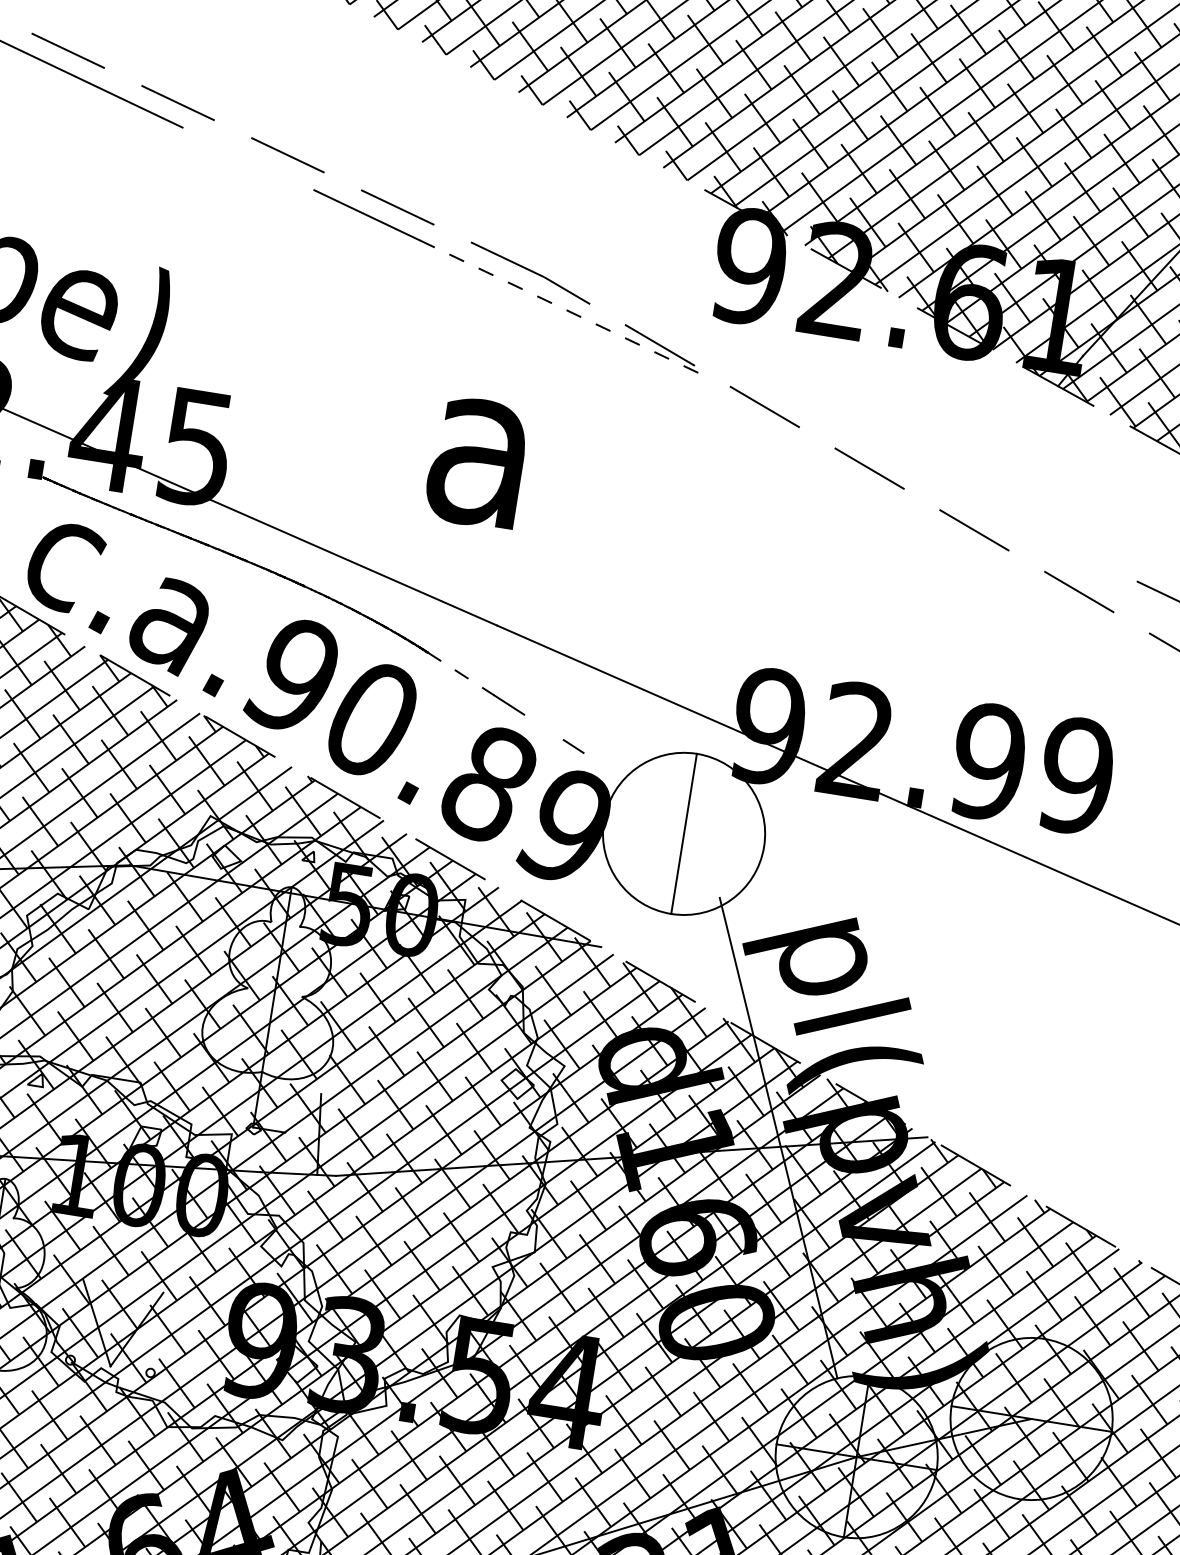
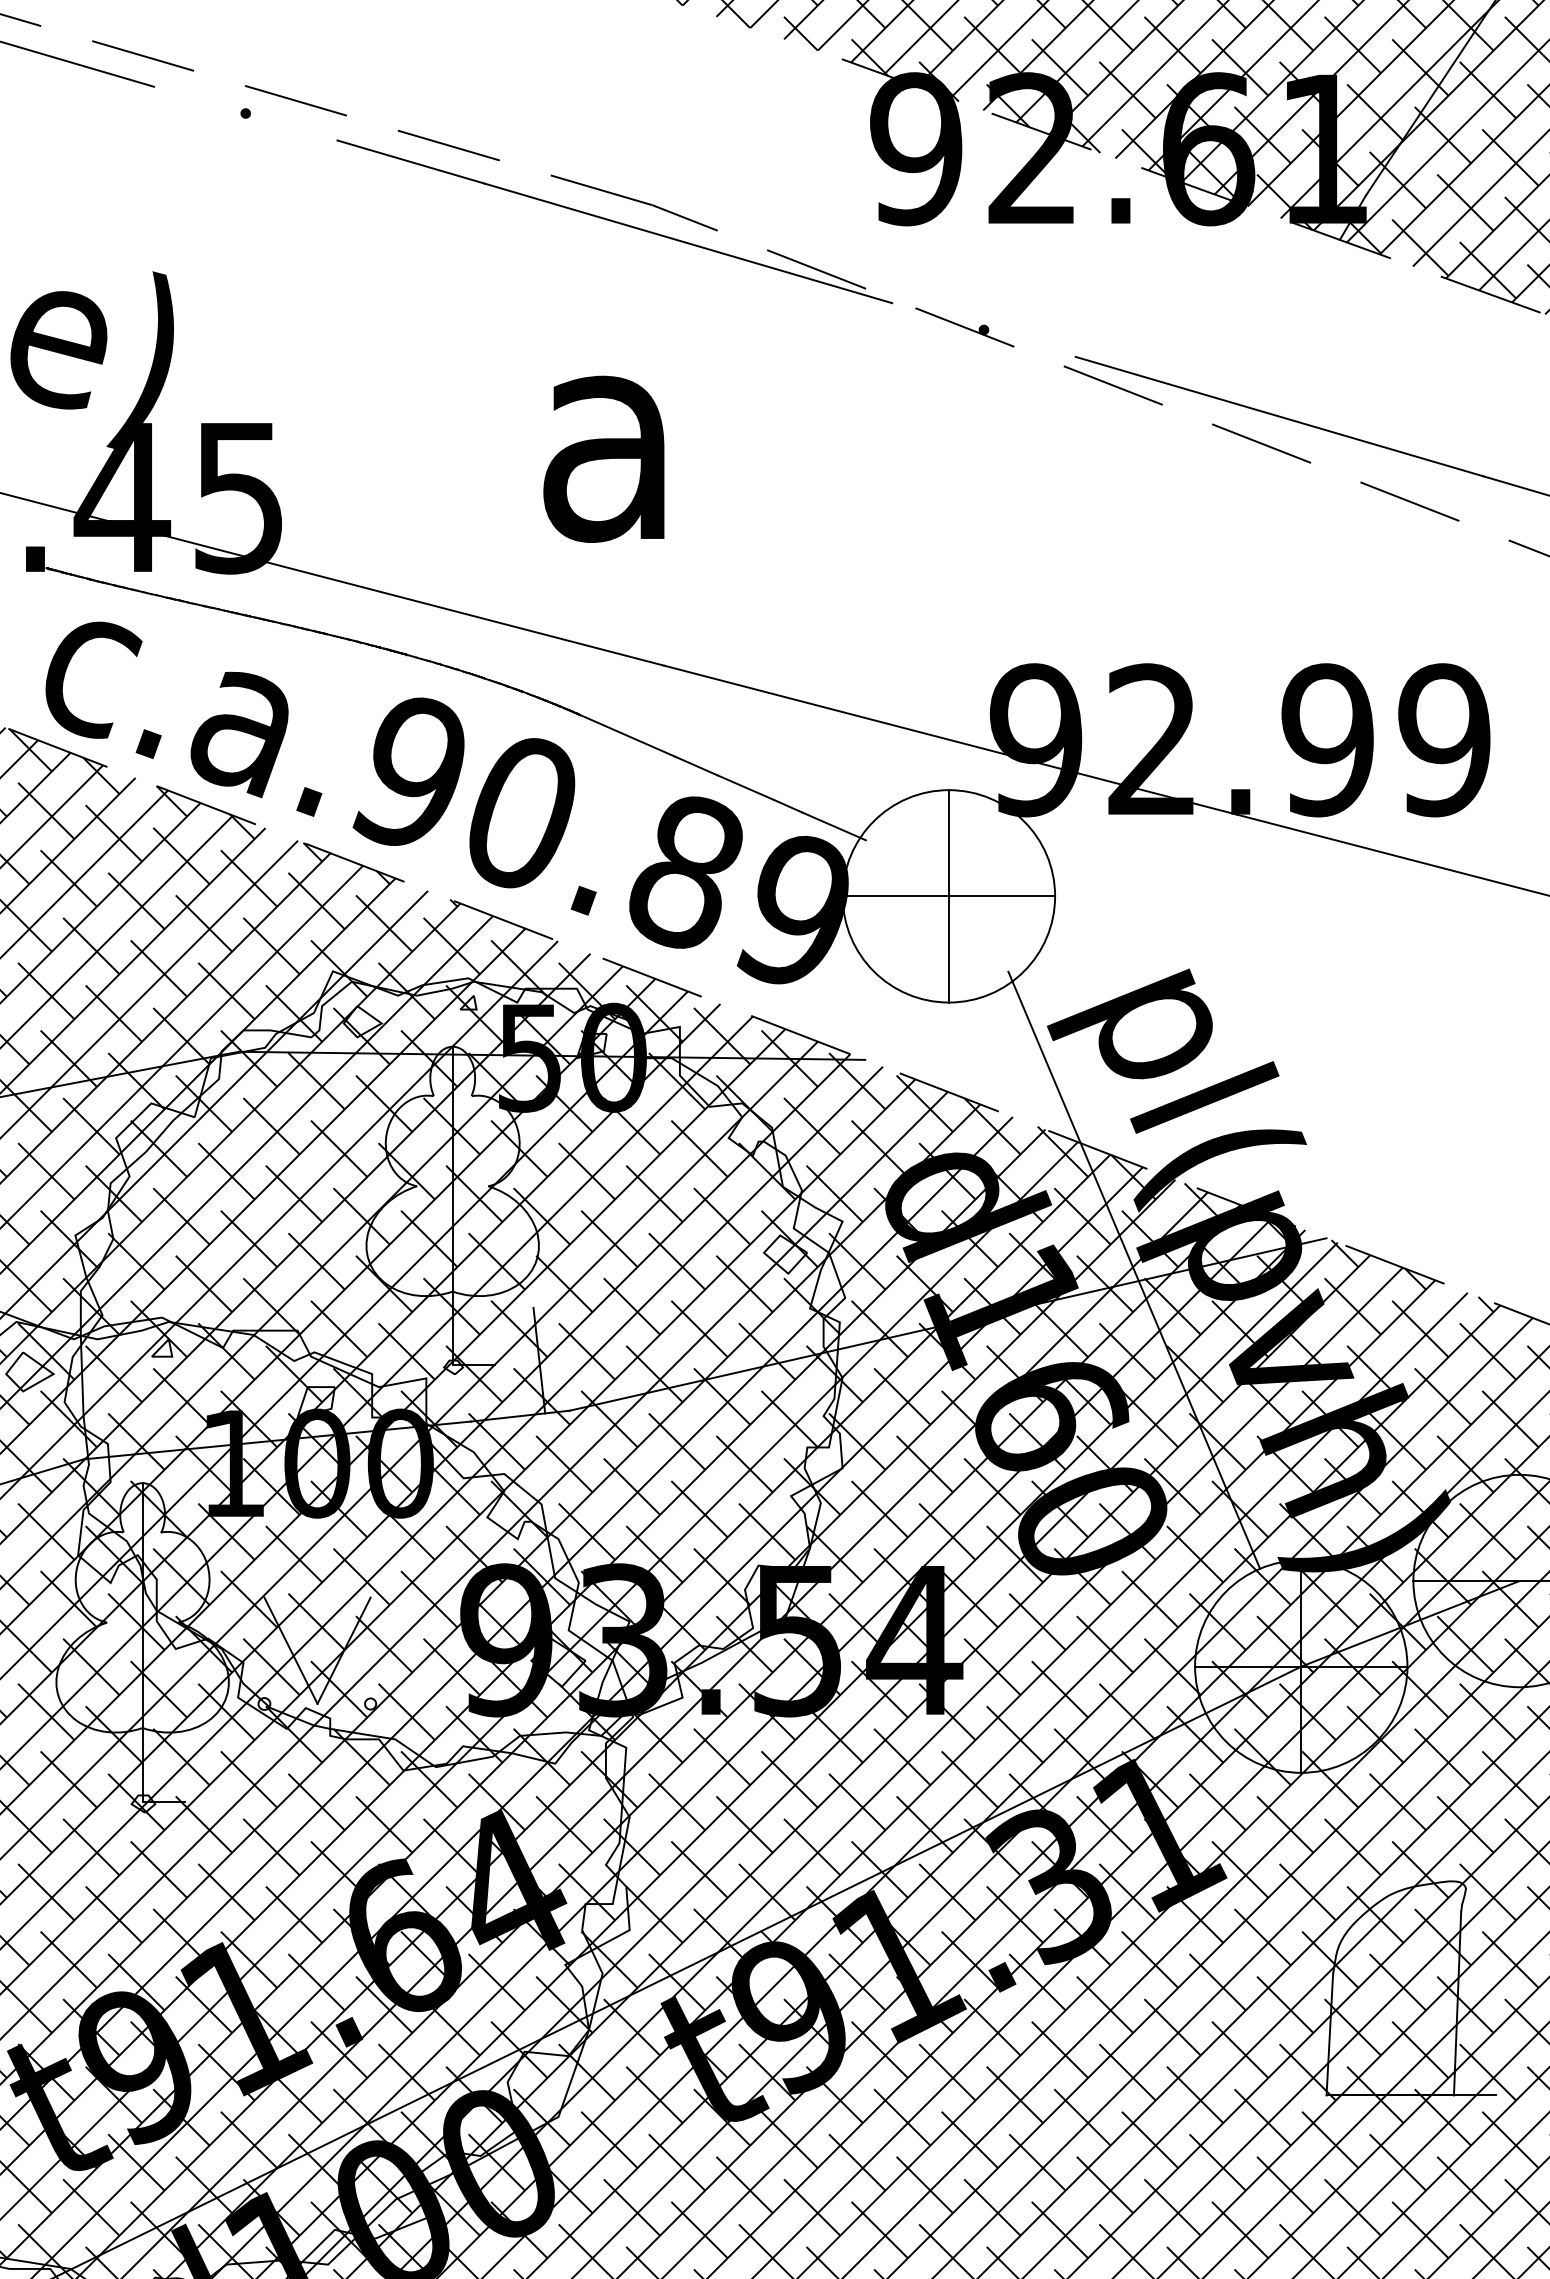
fill: (248, 158) -> (245, 113), added
line: (566, 310) -> (688, 243), dashed -> solid
fill: (778, 410) -> (983, 329), added
line: (991, 512) -> (1279, 416), added
line: (461, 673) -> (627, 735), dashed -> solid
line: (543, 727) -> (745, 787), added
line: (605, 767) -> (833, 826), added
line: (683, 833) -> (948, 896), added

